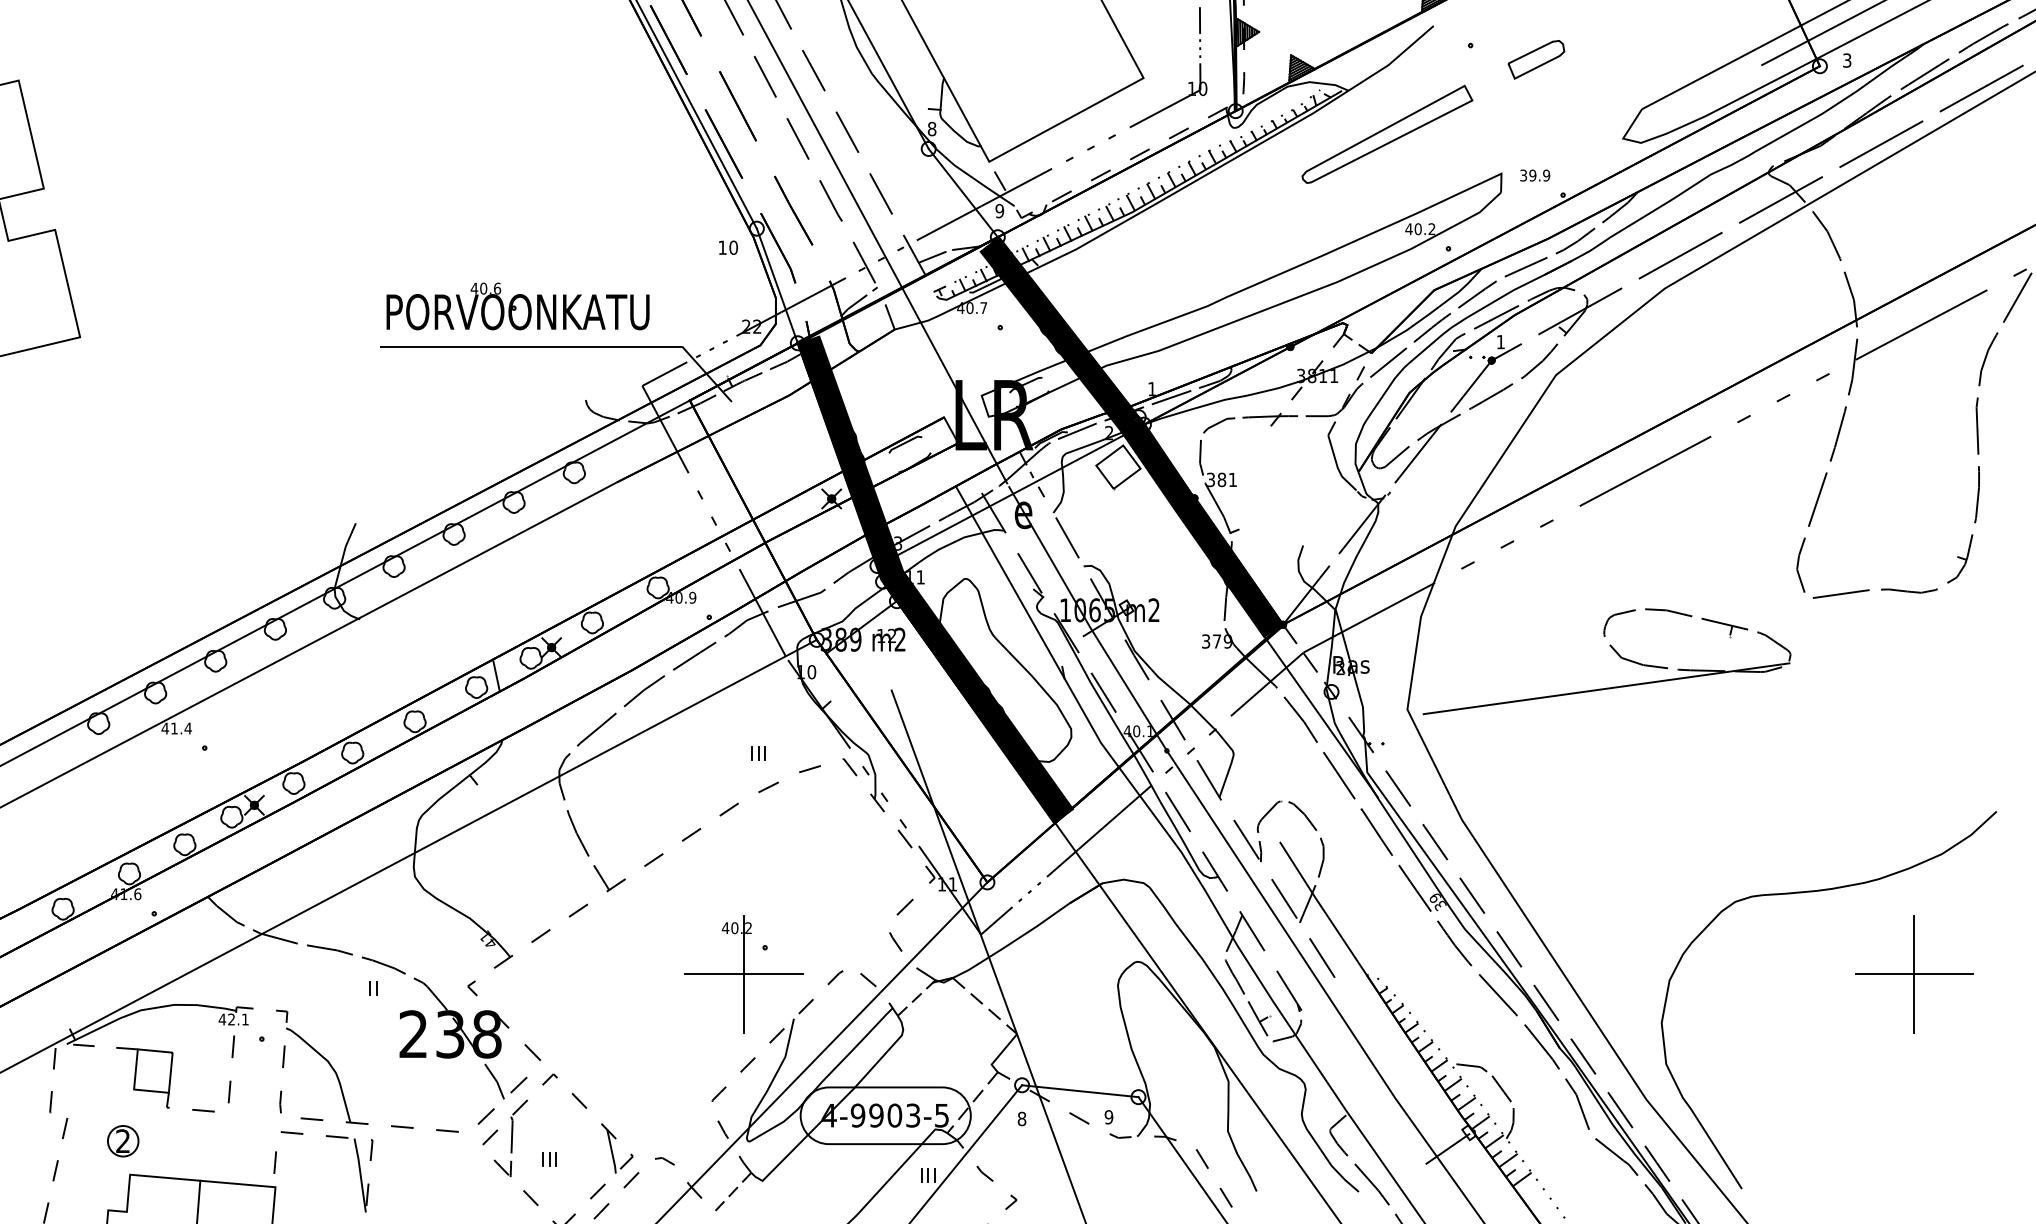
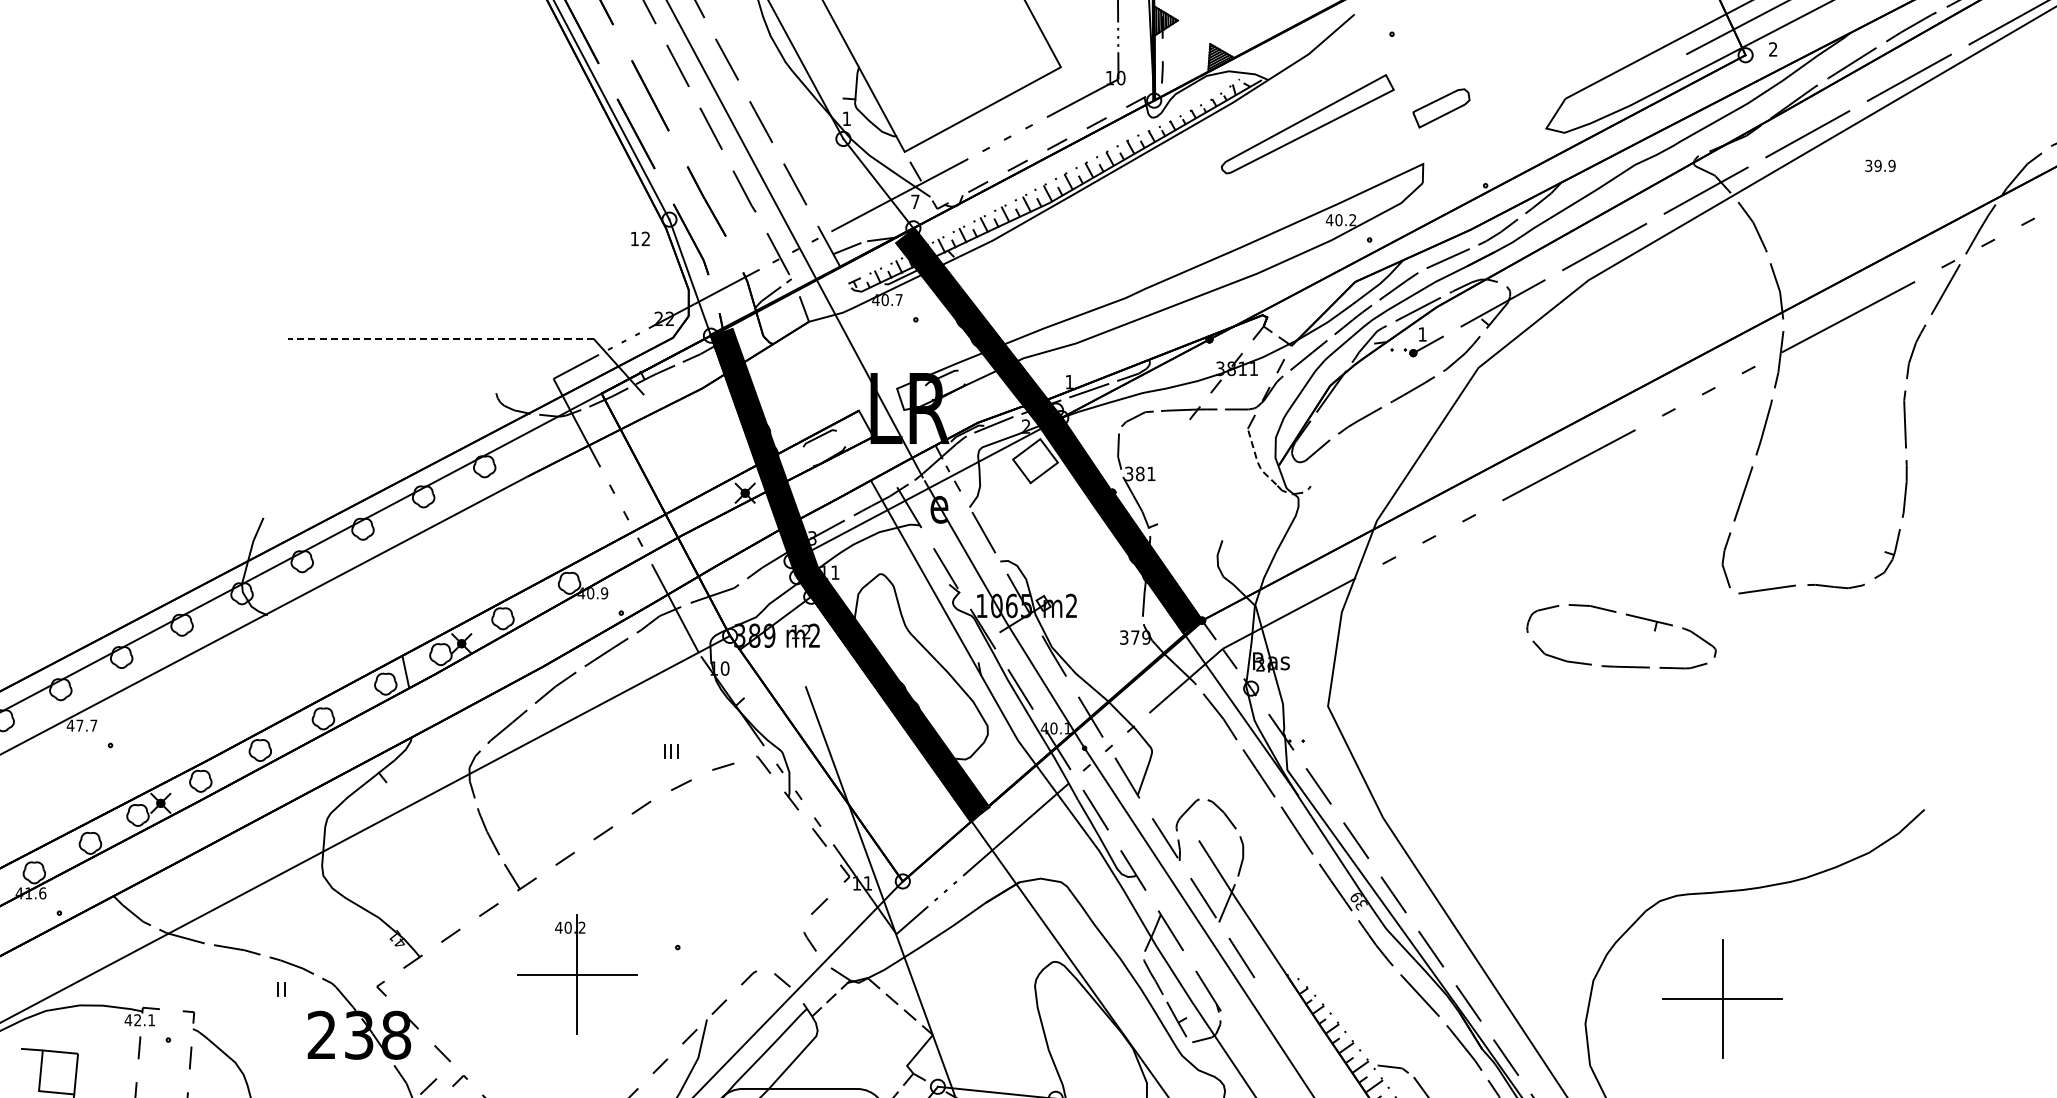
part: (1536, 59) -> (1441, 108), moved
text: (1847, 60) -> (1773, 49), 3 -> 2
text: (931, 128) -> (846, 118), 8 -> 1
text: (1535, 175) -> (1880, 165), moved
text: (999, 210) -> (915, 201), 9 -> 7
text: (733, 247) -> (645, 238), 10 -> 12
part: (517, 306) -> (427, 298), removed
line: (531, 346) -> (441, 338), solid -> dashed
line: (1337, 467) -> (1257, 461), solid -> dashed
line: (1387, 492) -> (1307, 486), removed
line: (1606, 688) -> (1529, 685), removed
text: (181, 728) -> (87, 725), 41.4 -> 47.7
part: (743, 974) -> (576, 974), moved
part: (1914, 974) -> (1722, 998), moved

